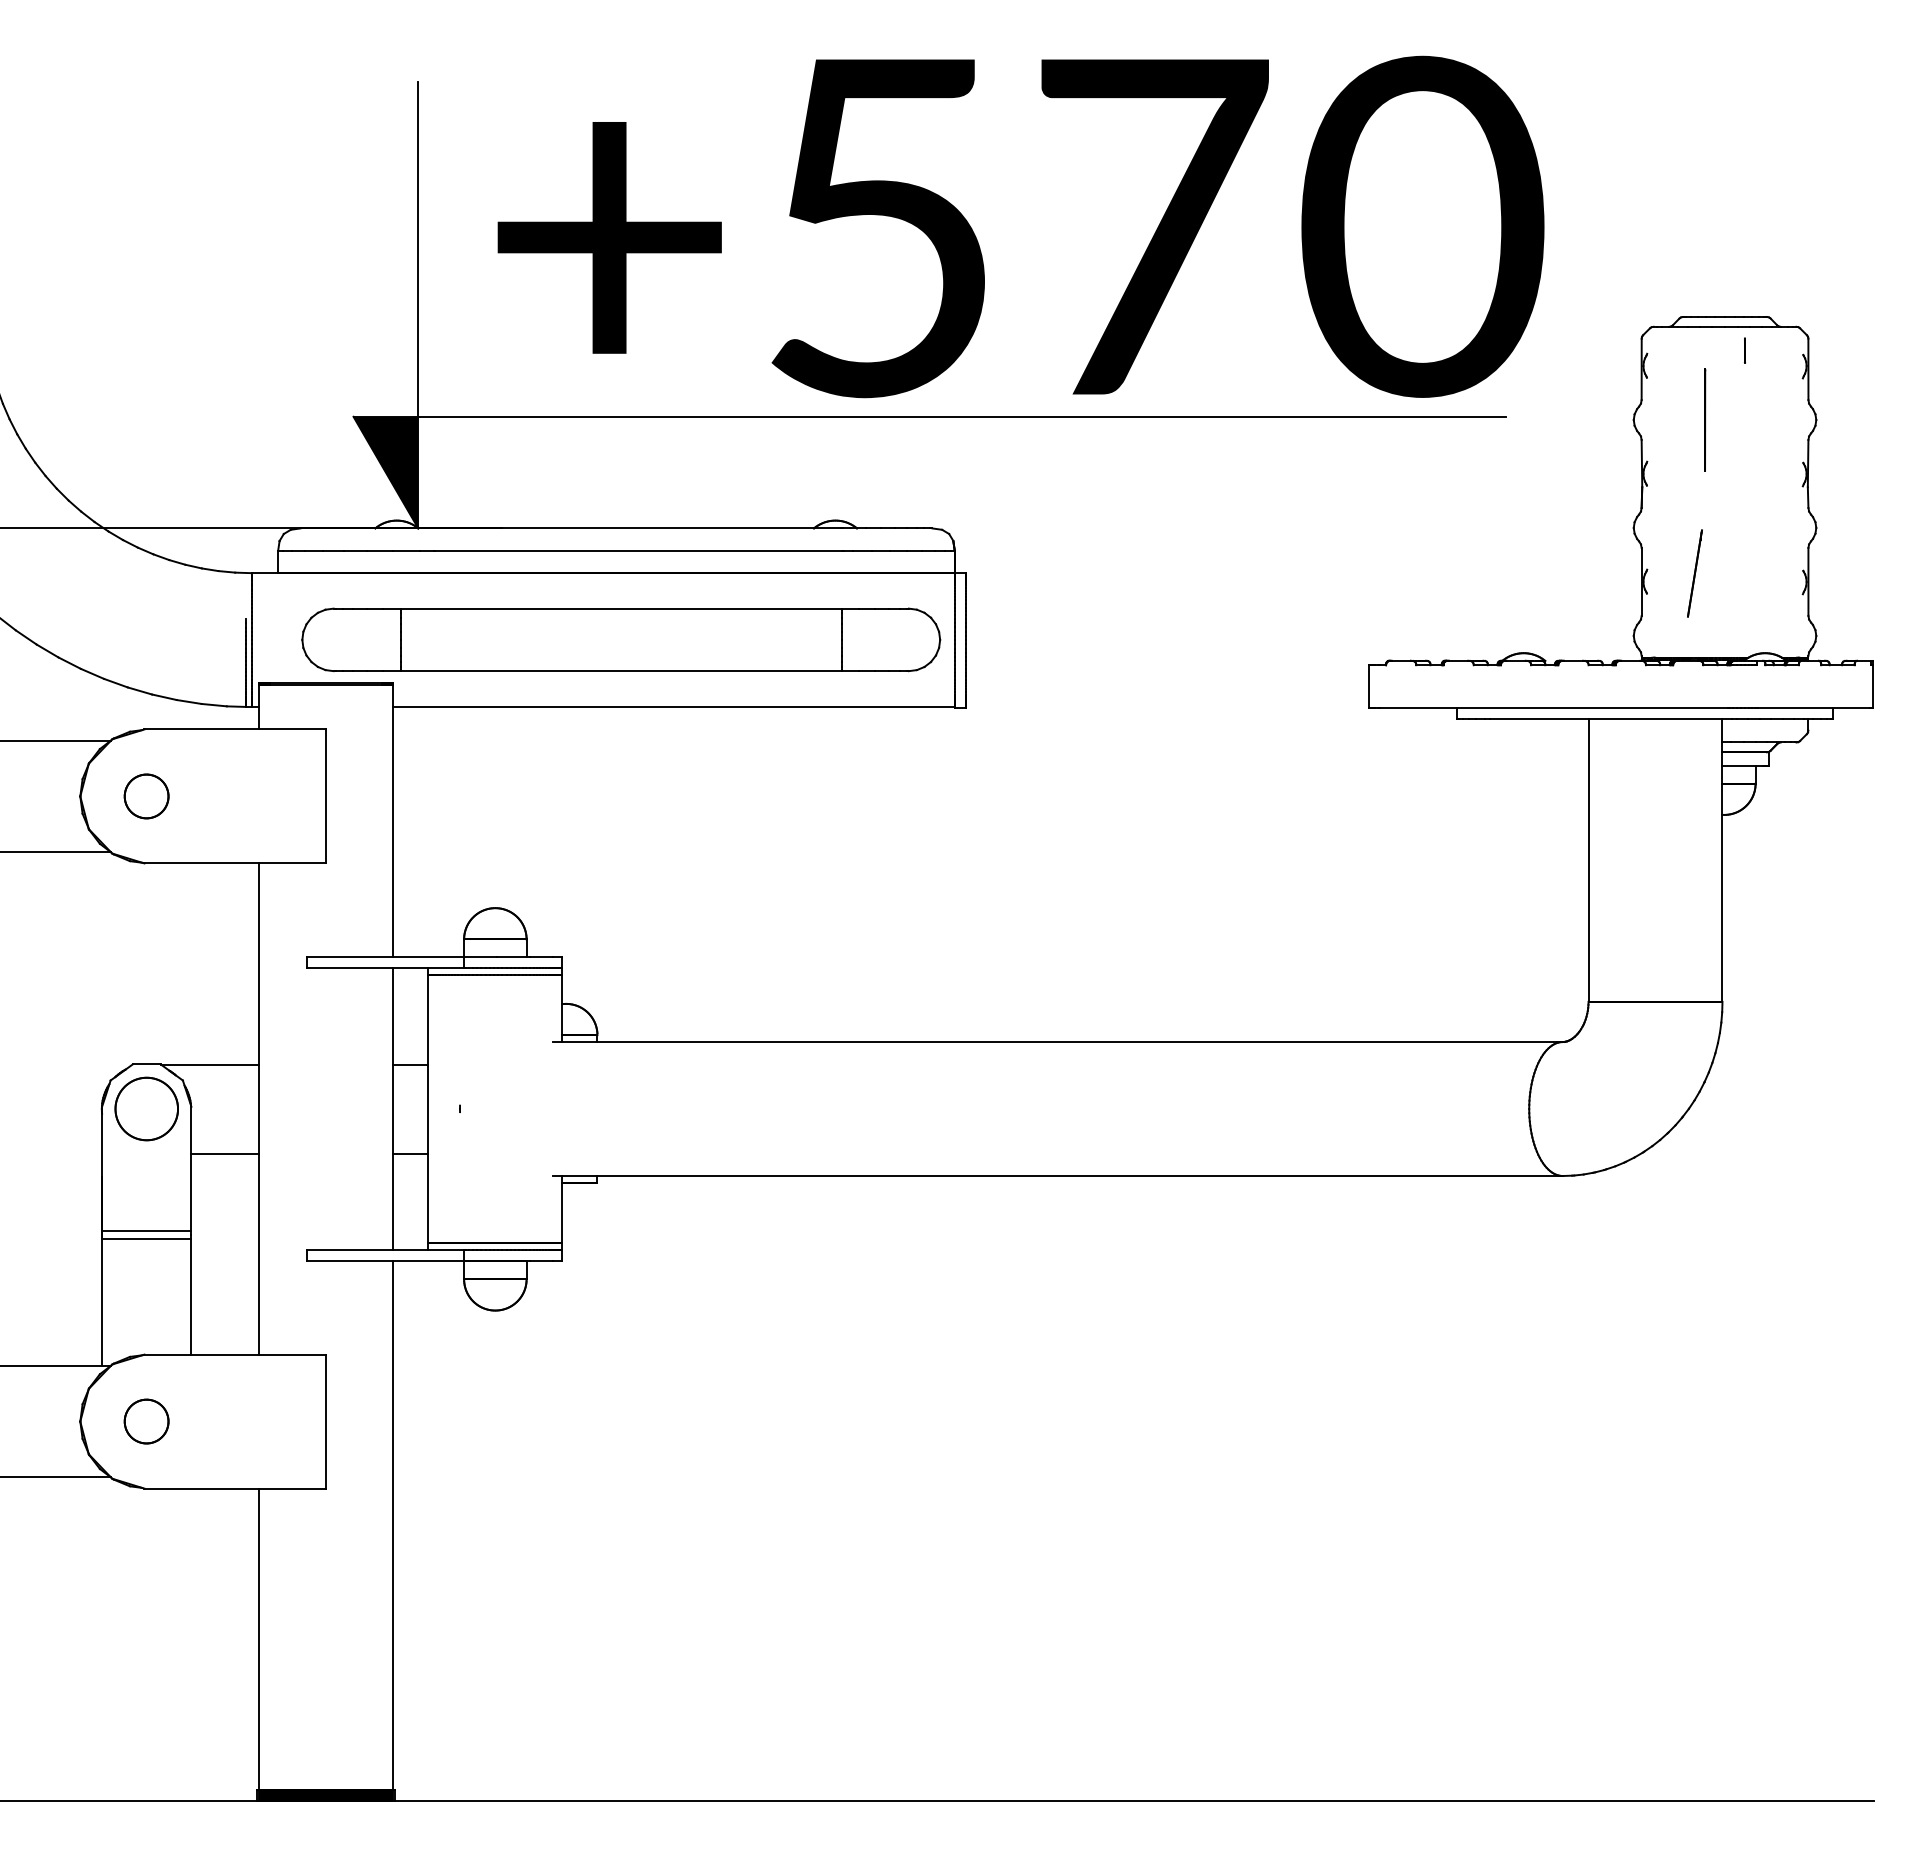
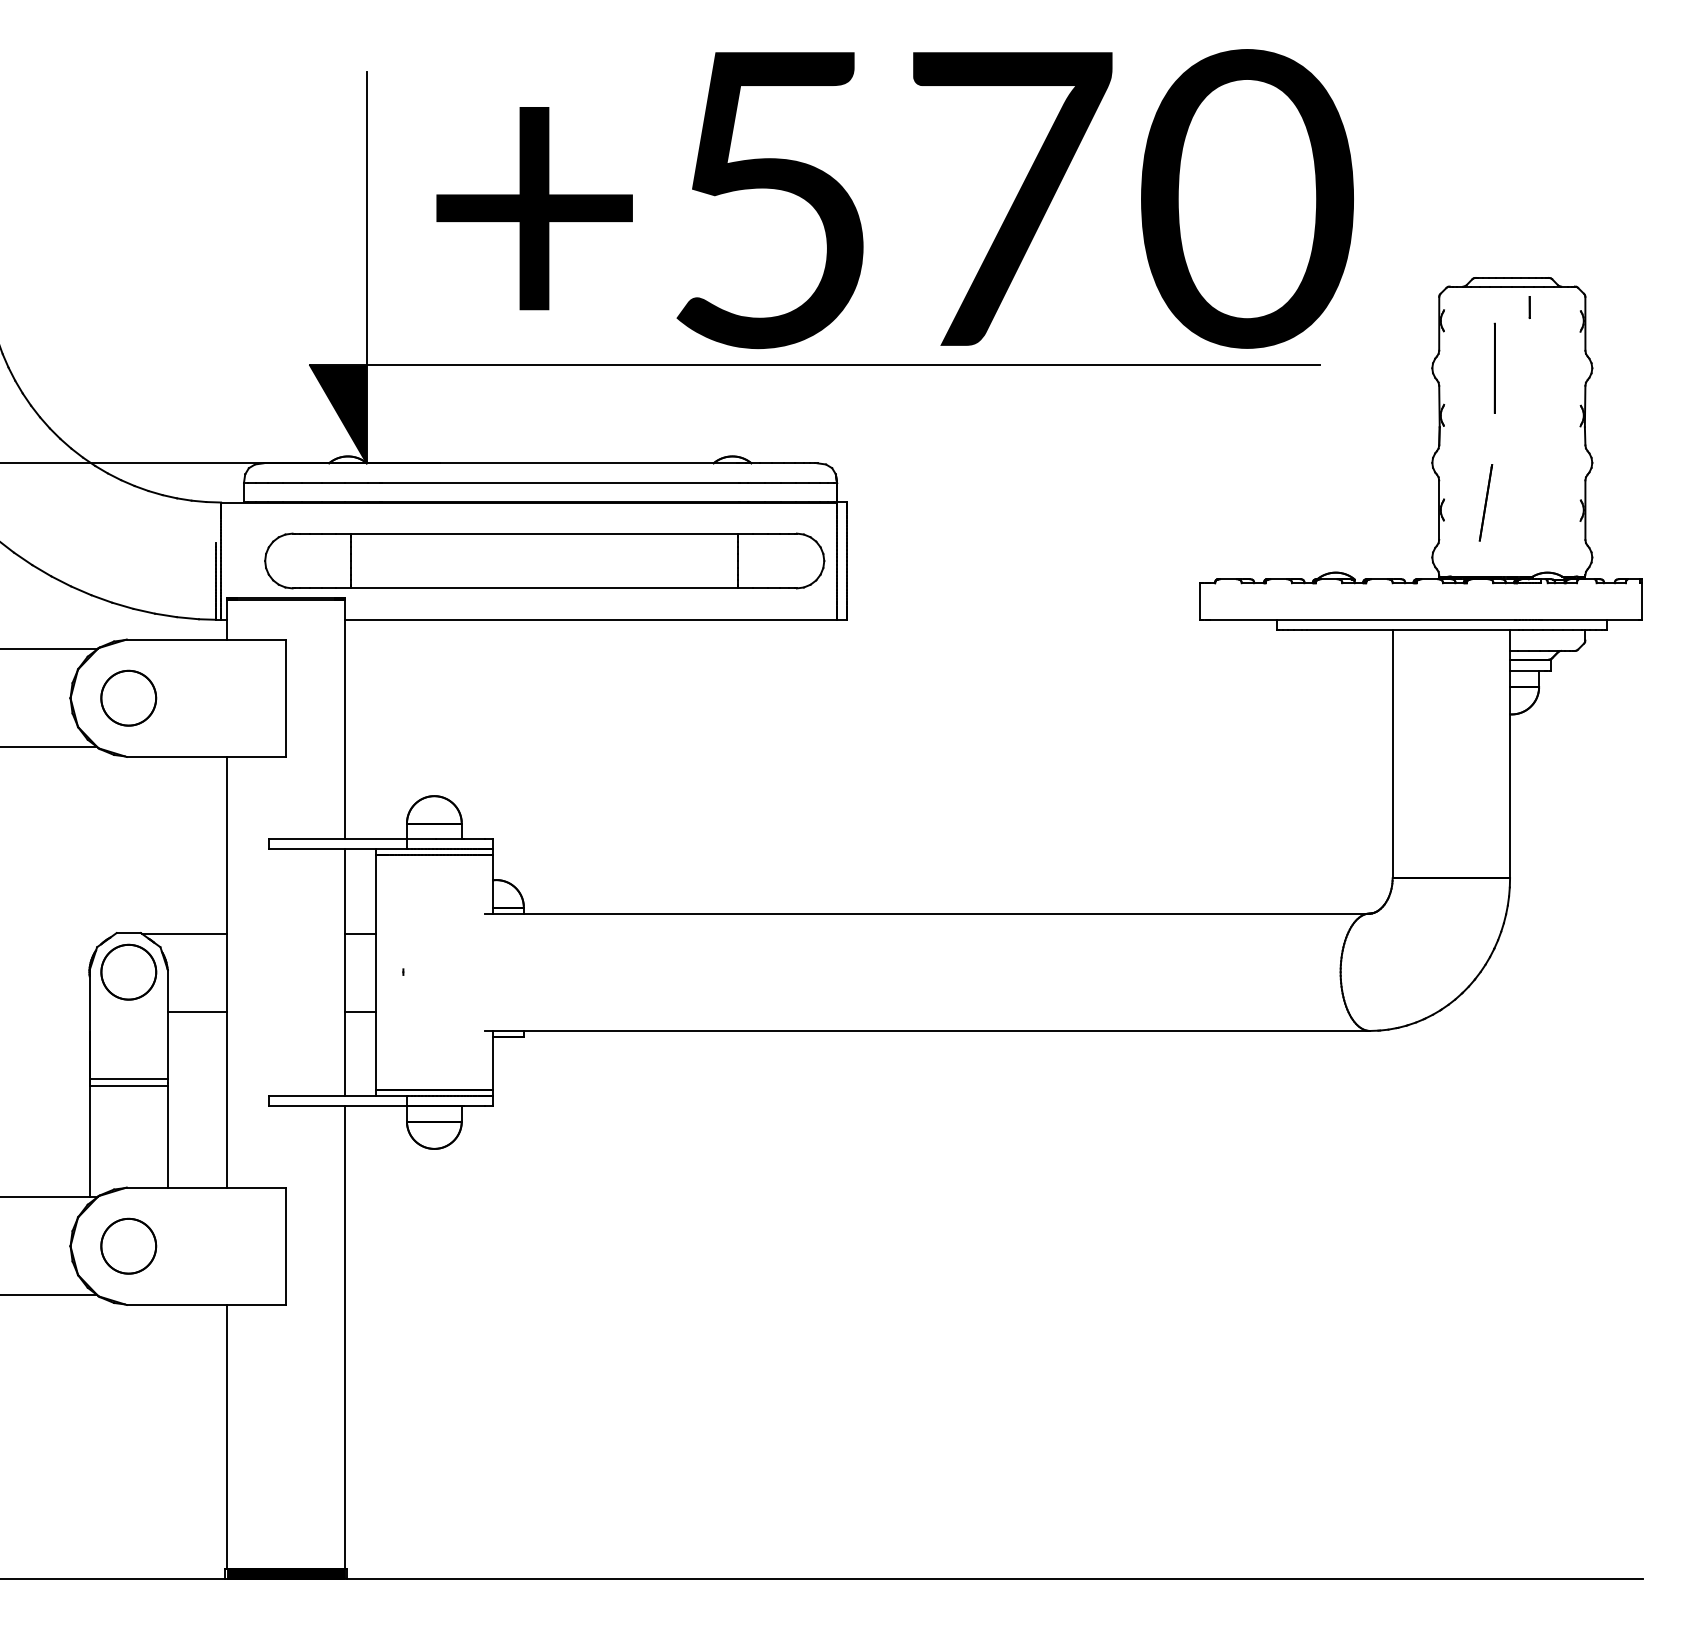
part: (146, 796) -> (128, 698), size x1.43
part: (146, 1421) -> (128, 1246), size x1.43

